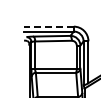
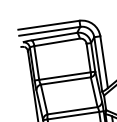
line: (49, 26) -> (49, 25), dashed -> solid

